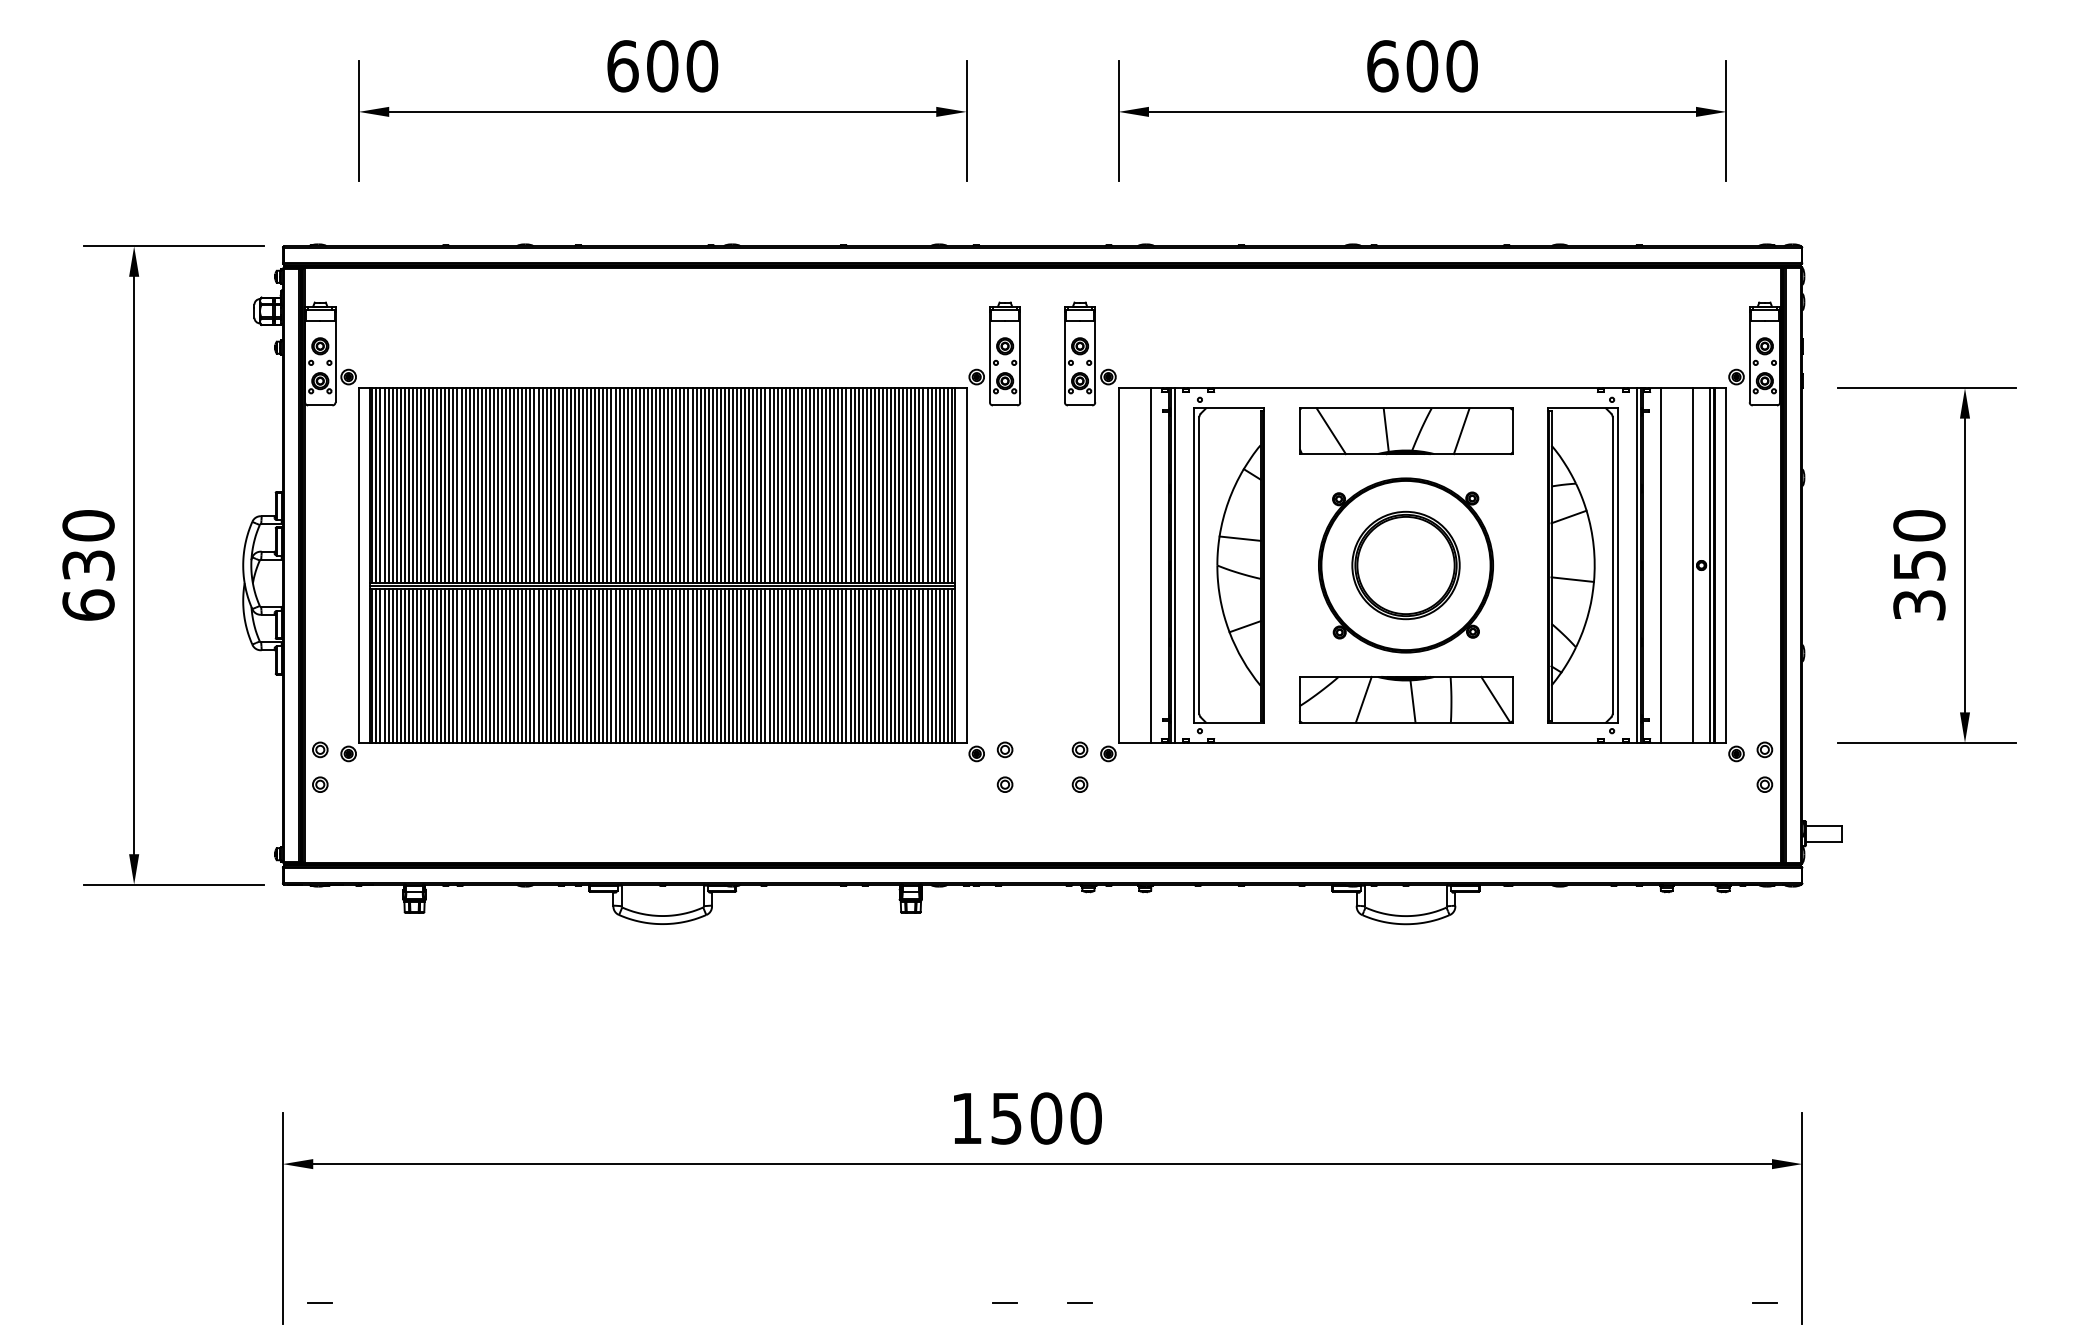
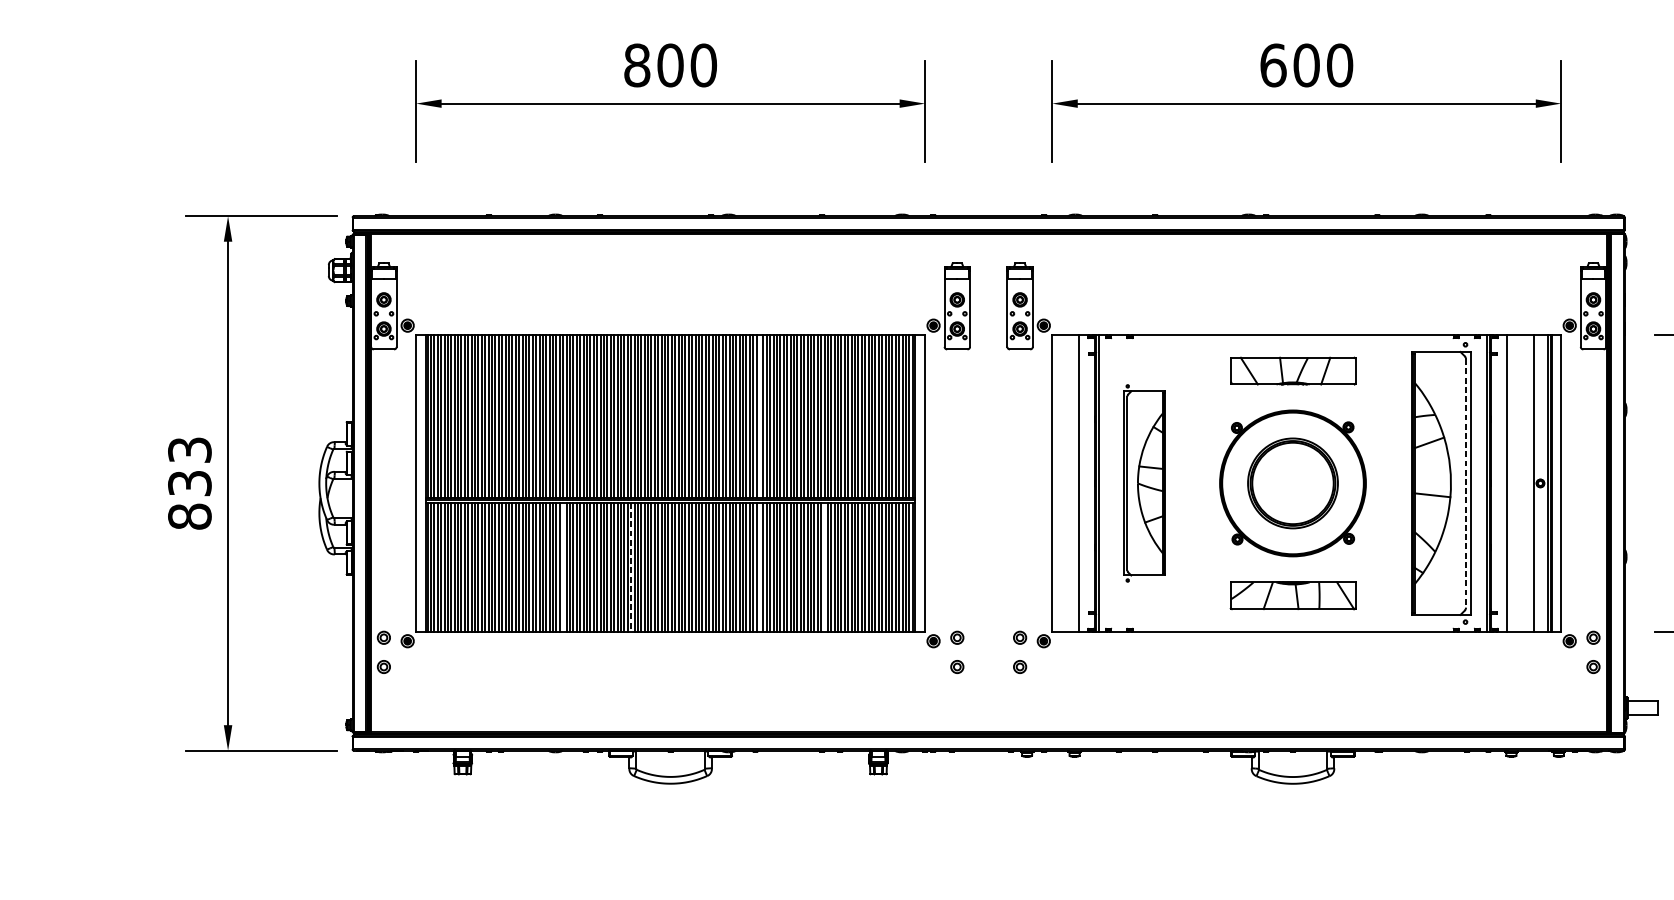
text: (622, 66) -> (636, 65), 600 -> 800
part: (1406, 431) -> (1293, 371), size x0.7
line: (769, 485) -> (760, 416), removed
text: (88, 565) -> (189, 483), 630 -> 833
part: (1228, 565) -> (1144, 483), size x0.7
line: (1612, 566) -> (1465, 484), solid -> dashed
line: (534, 665) -> (563, 567), removed
line: (615, 665) -> (631, 567), solid -> dashed
line: (769, 665) -> (760, 567), removed
line: (846, 665) -> (824, 567), removed
part: (1405, 699) -> (1292, 595), size x0.7

